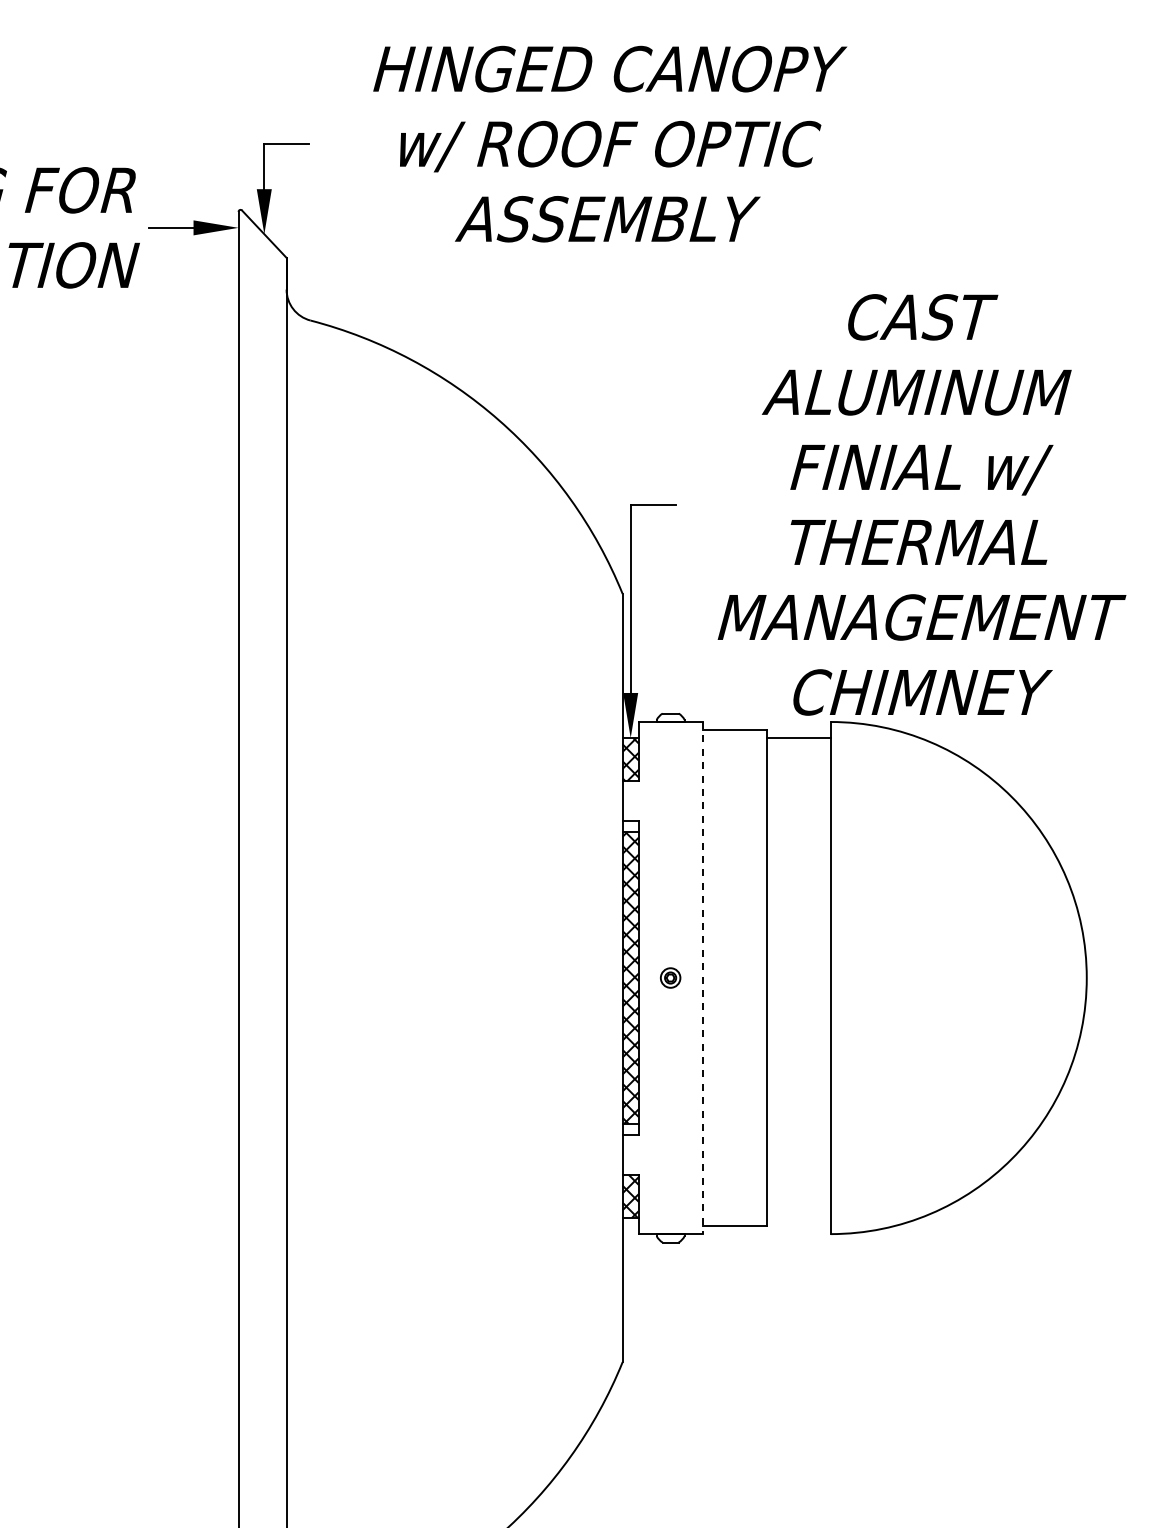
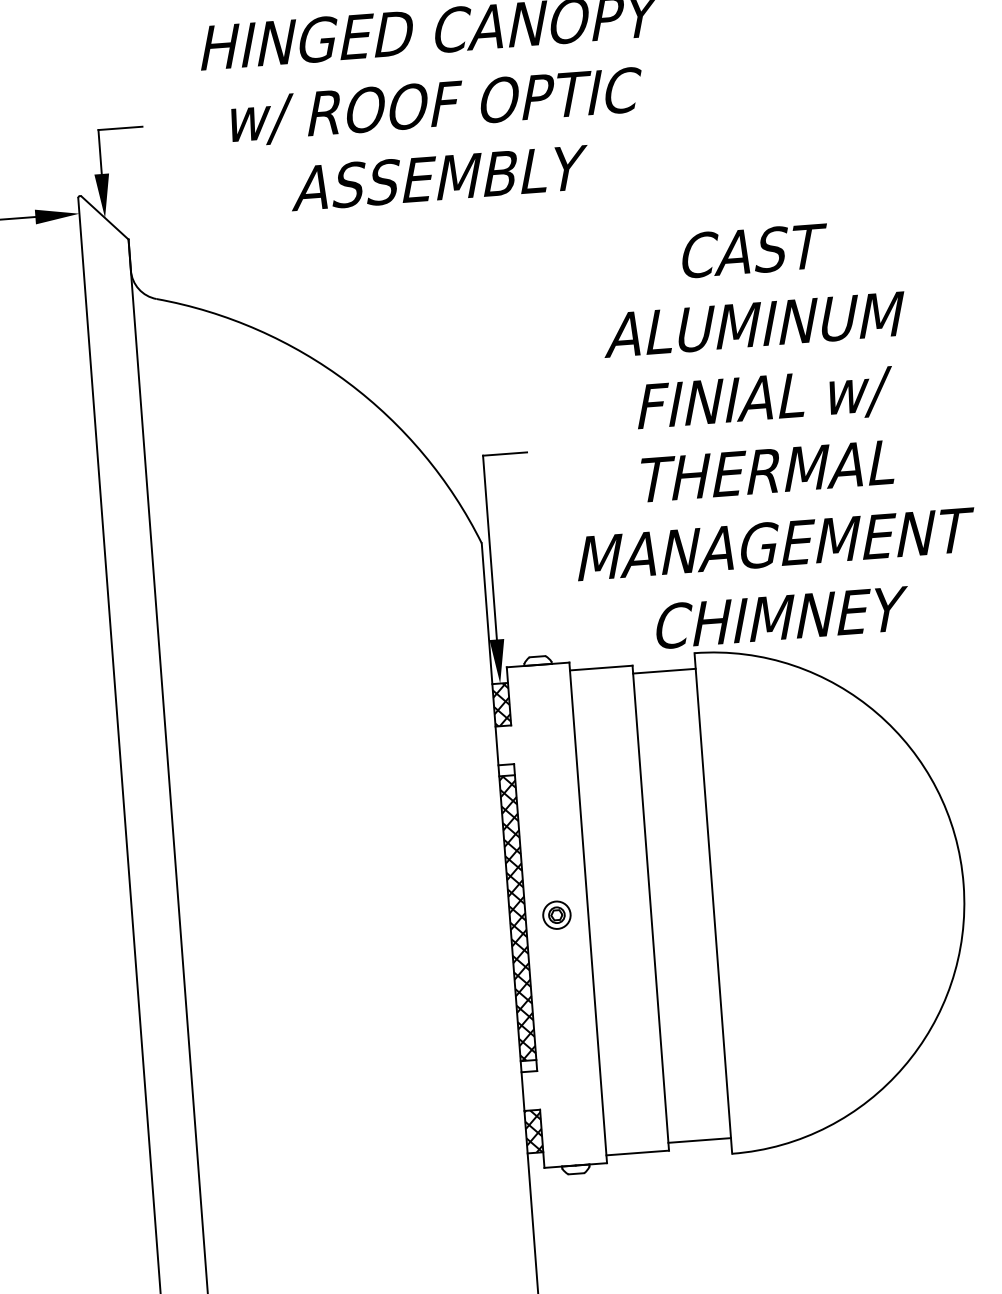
part: (670, 977) -> (556, 914), size x1.43
line: (702, 978) -> (588, 913), dashed -> solid
line: (798, 1218) -> (699, 1140), added

